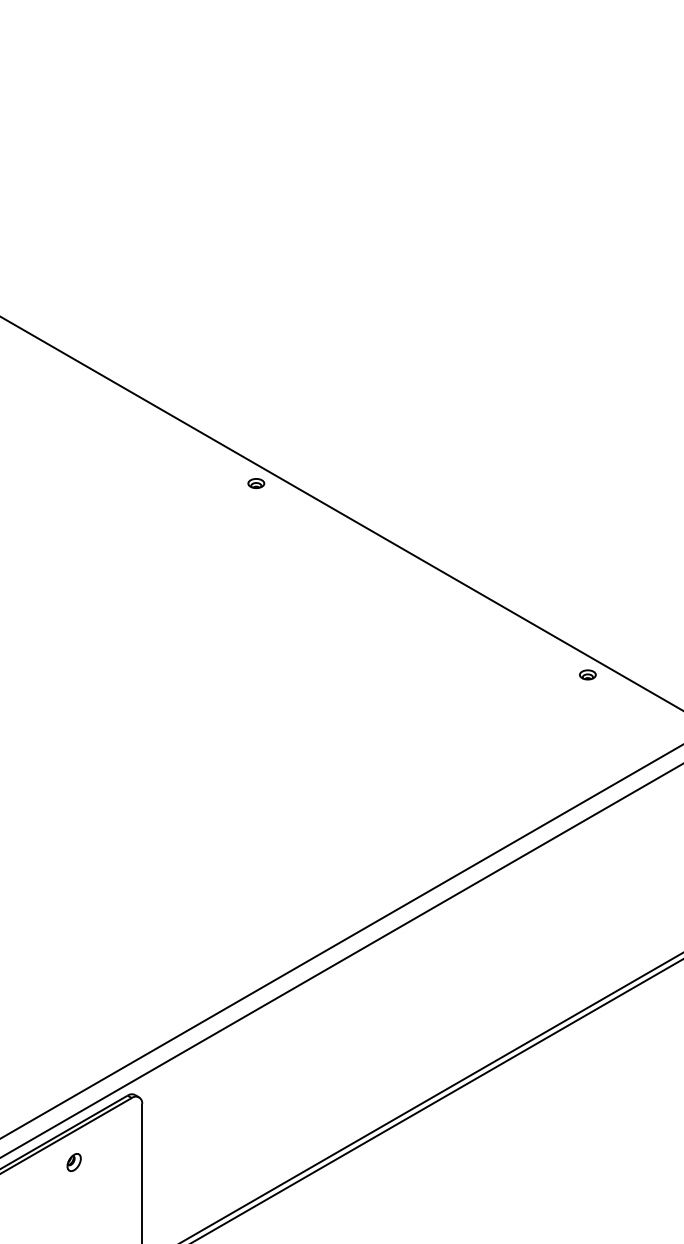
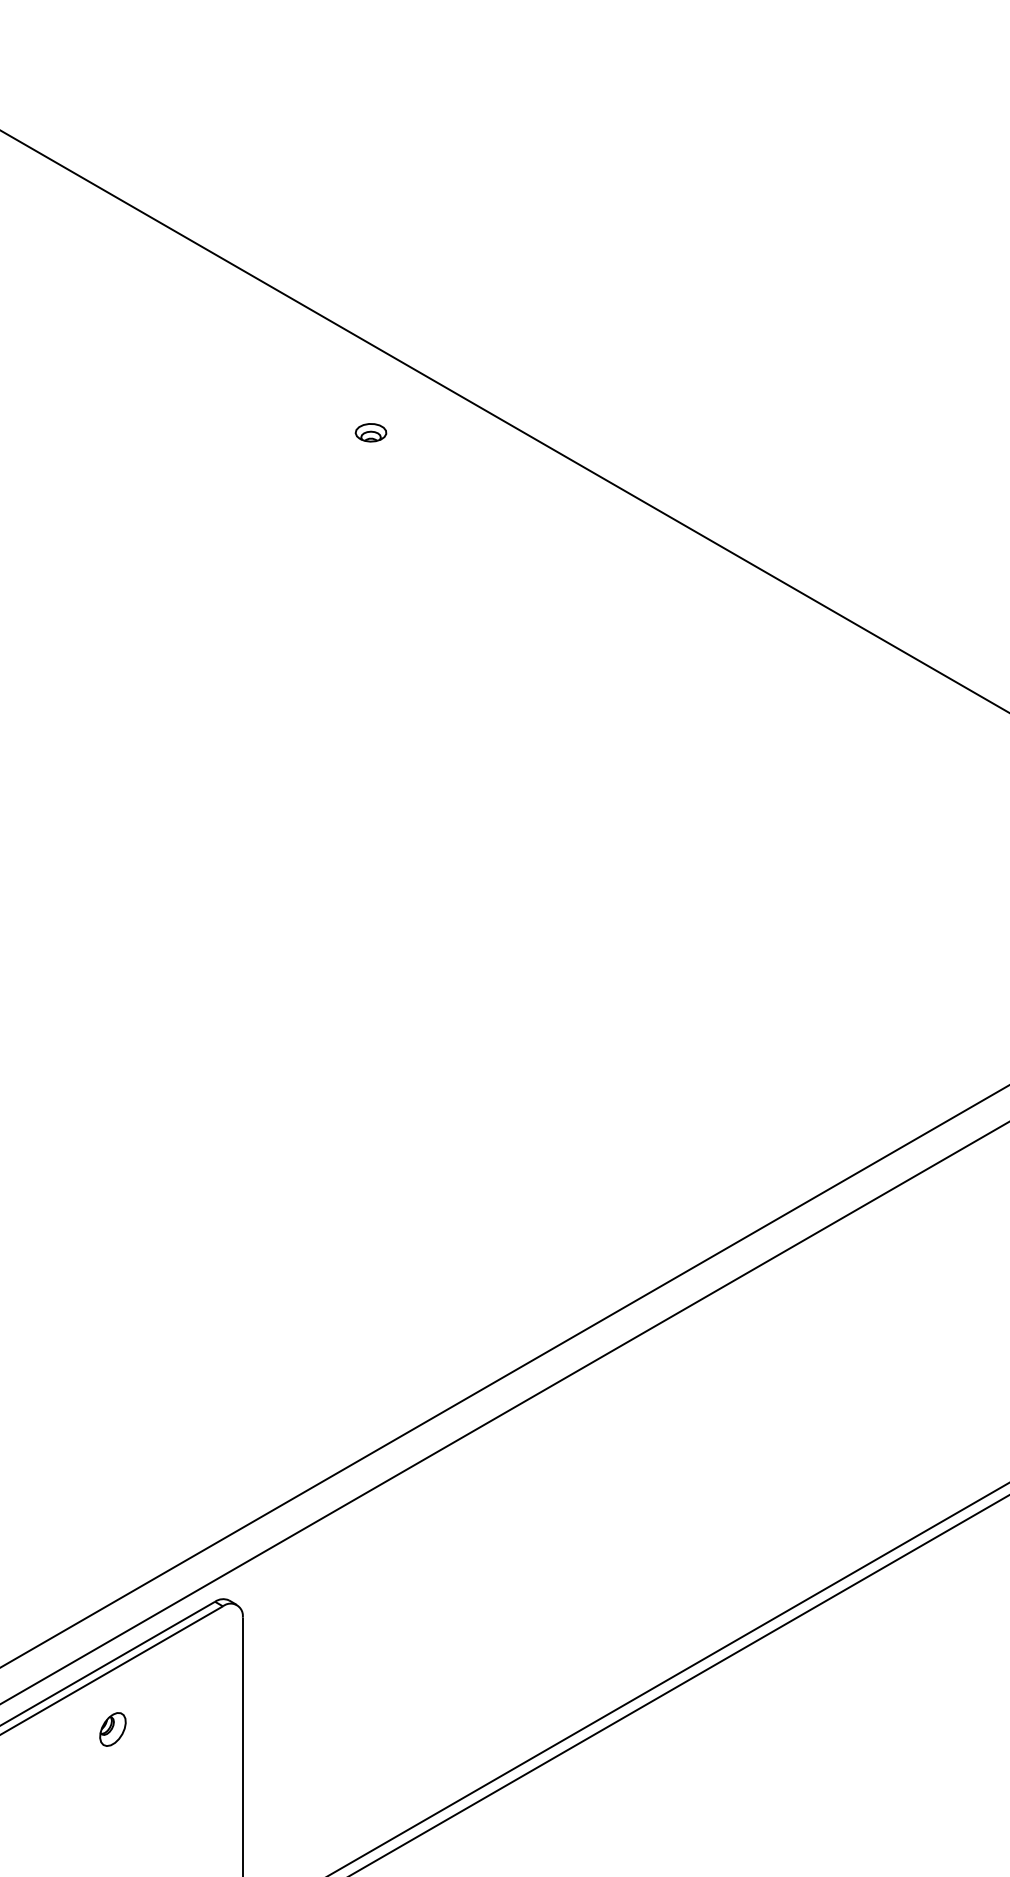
part: (256, 483) -> (371, 432), moved

